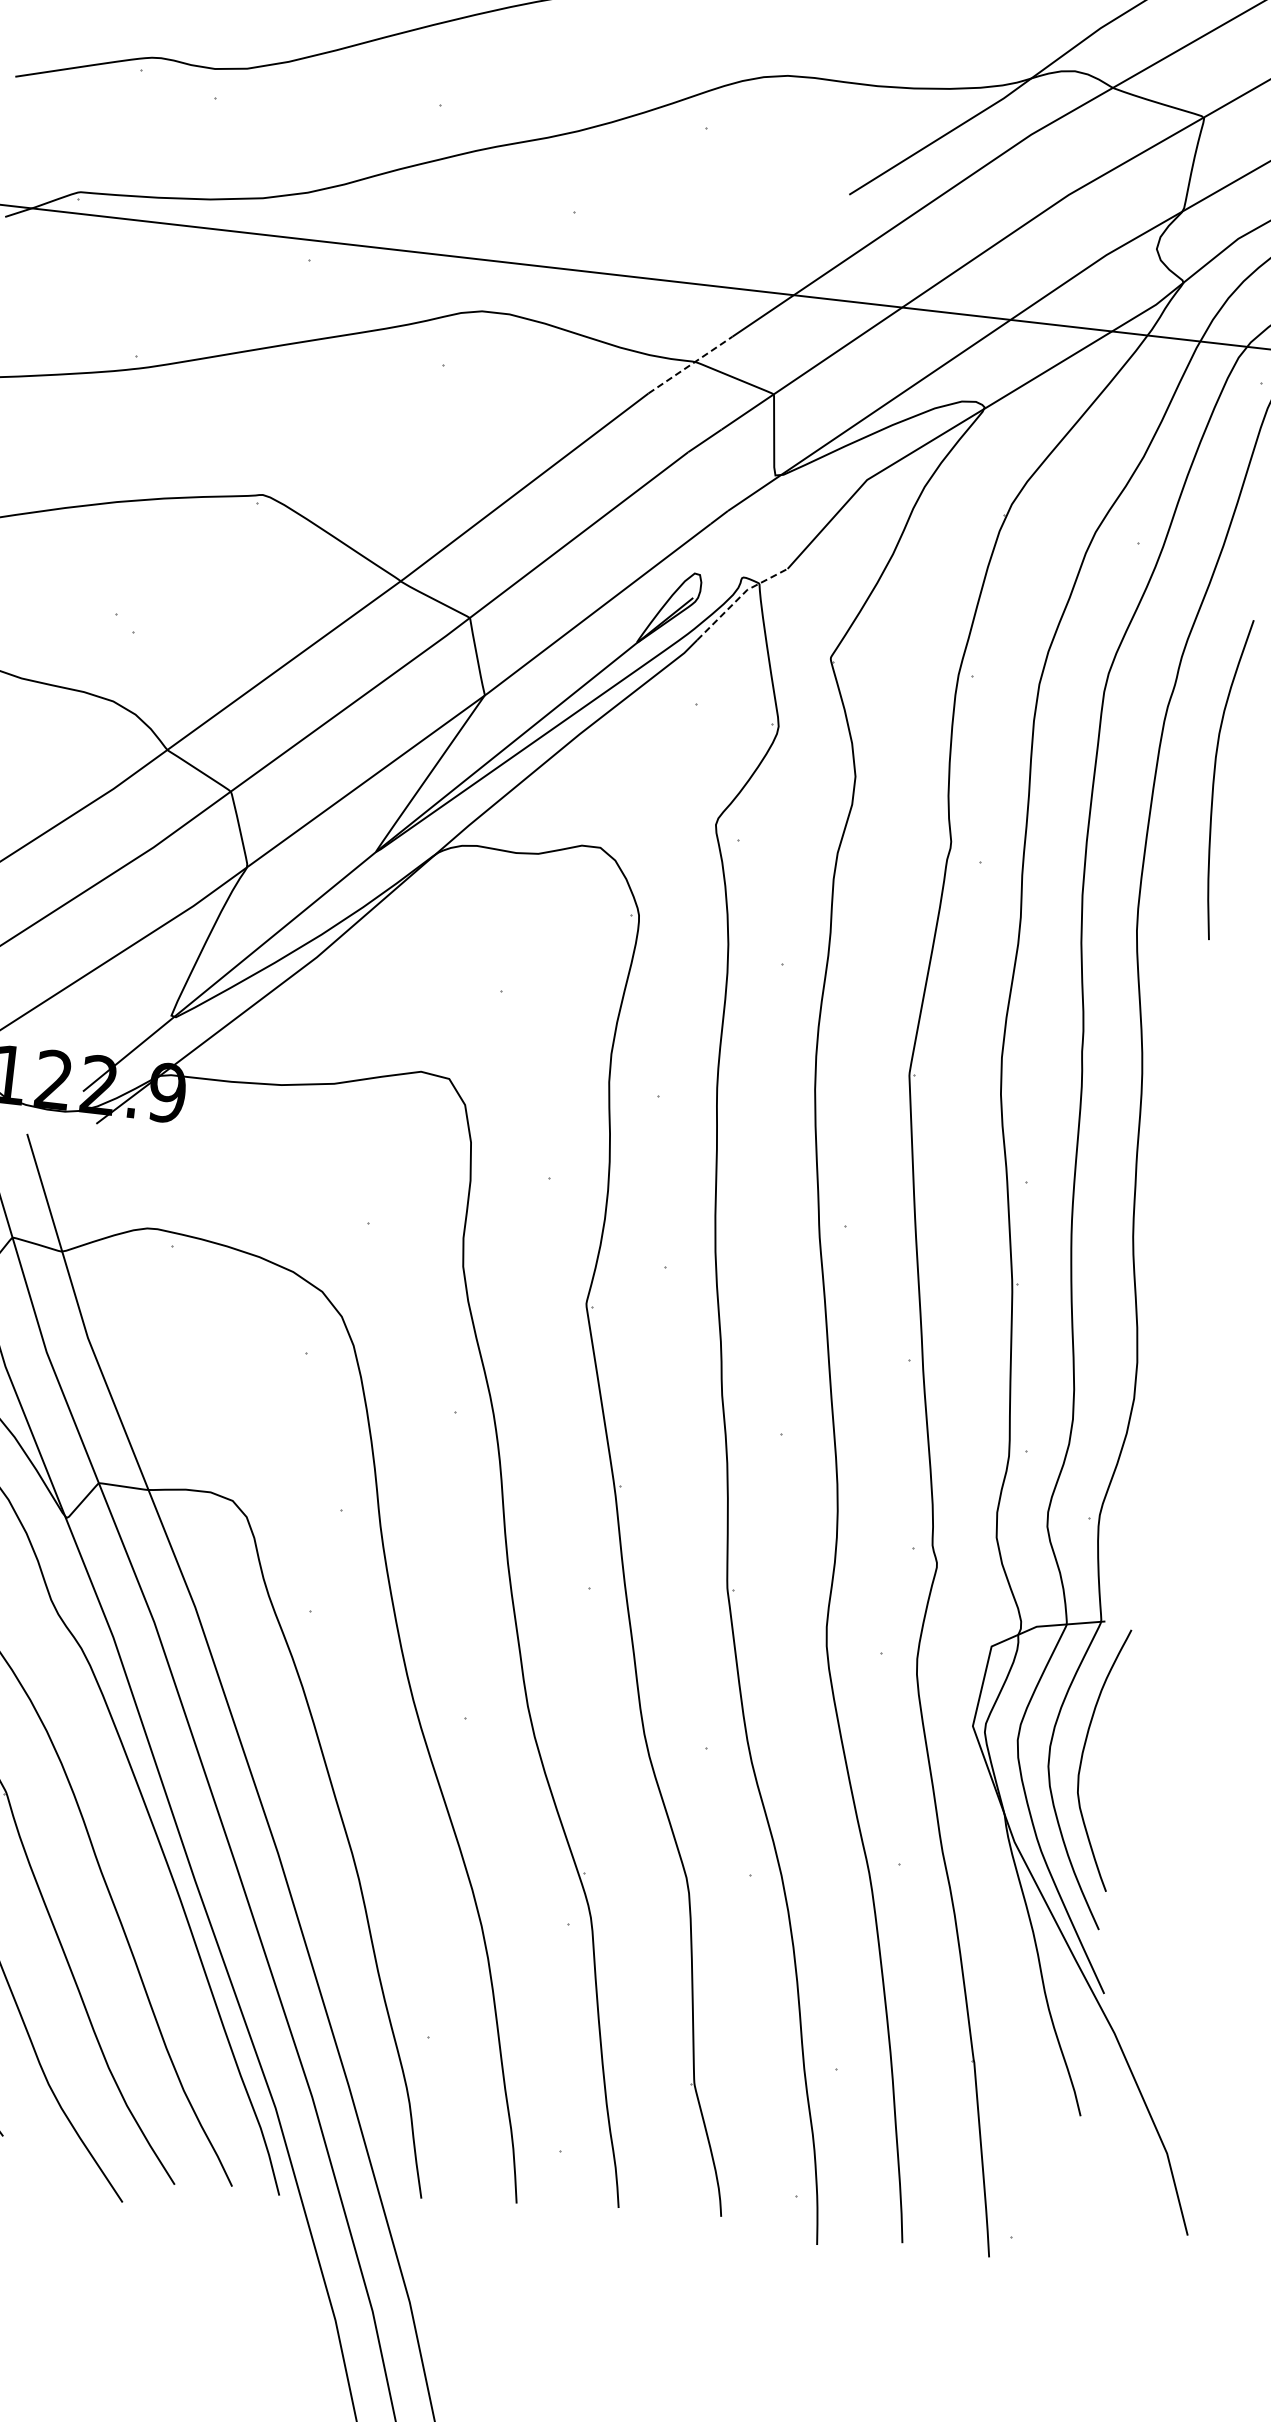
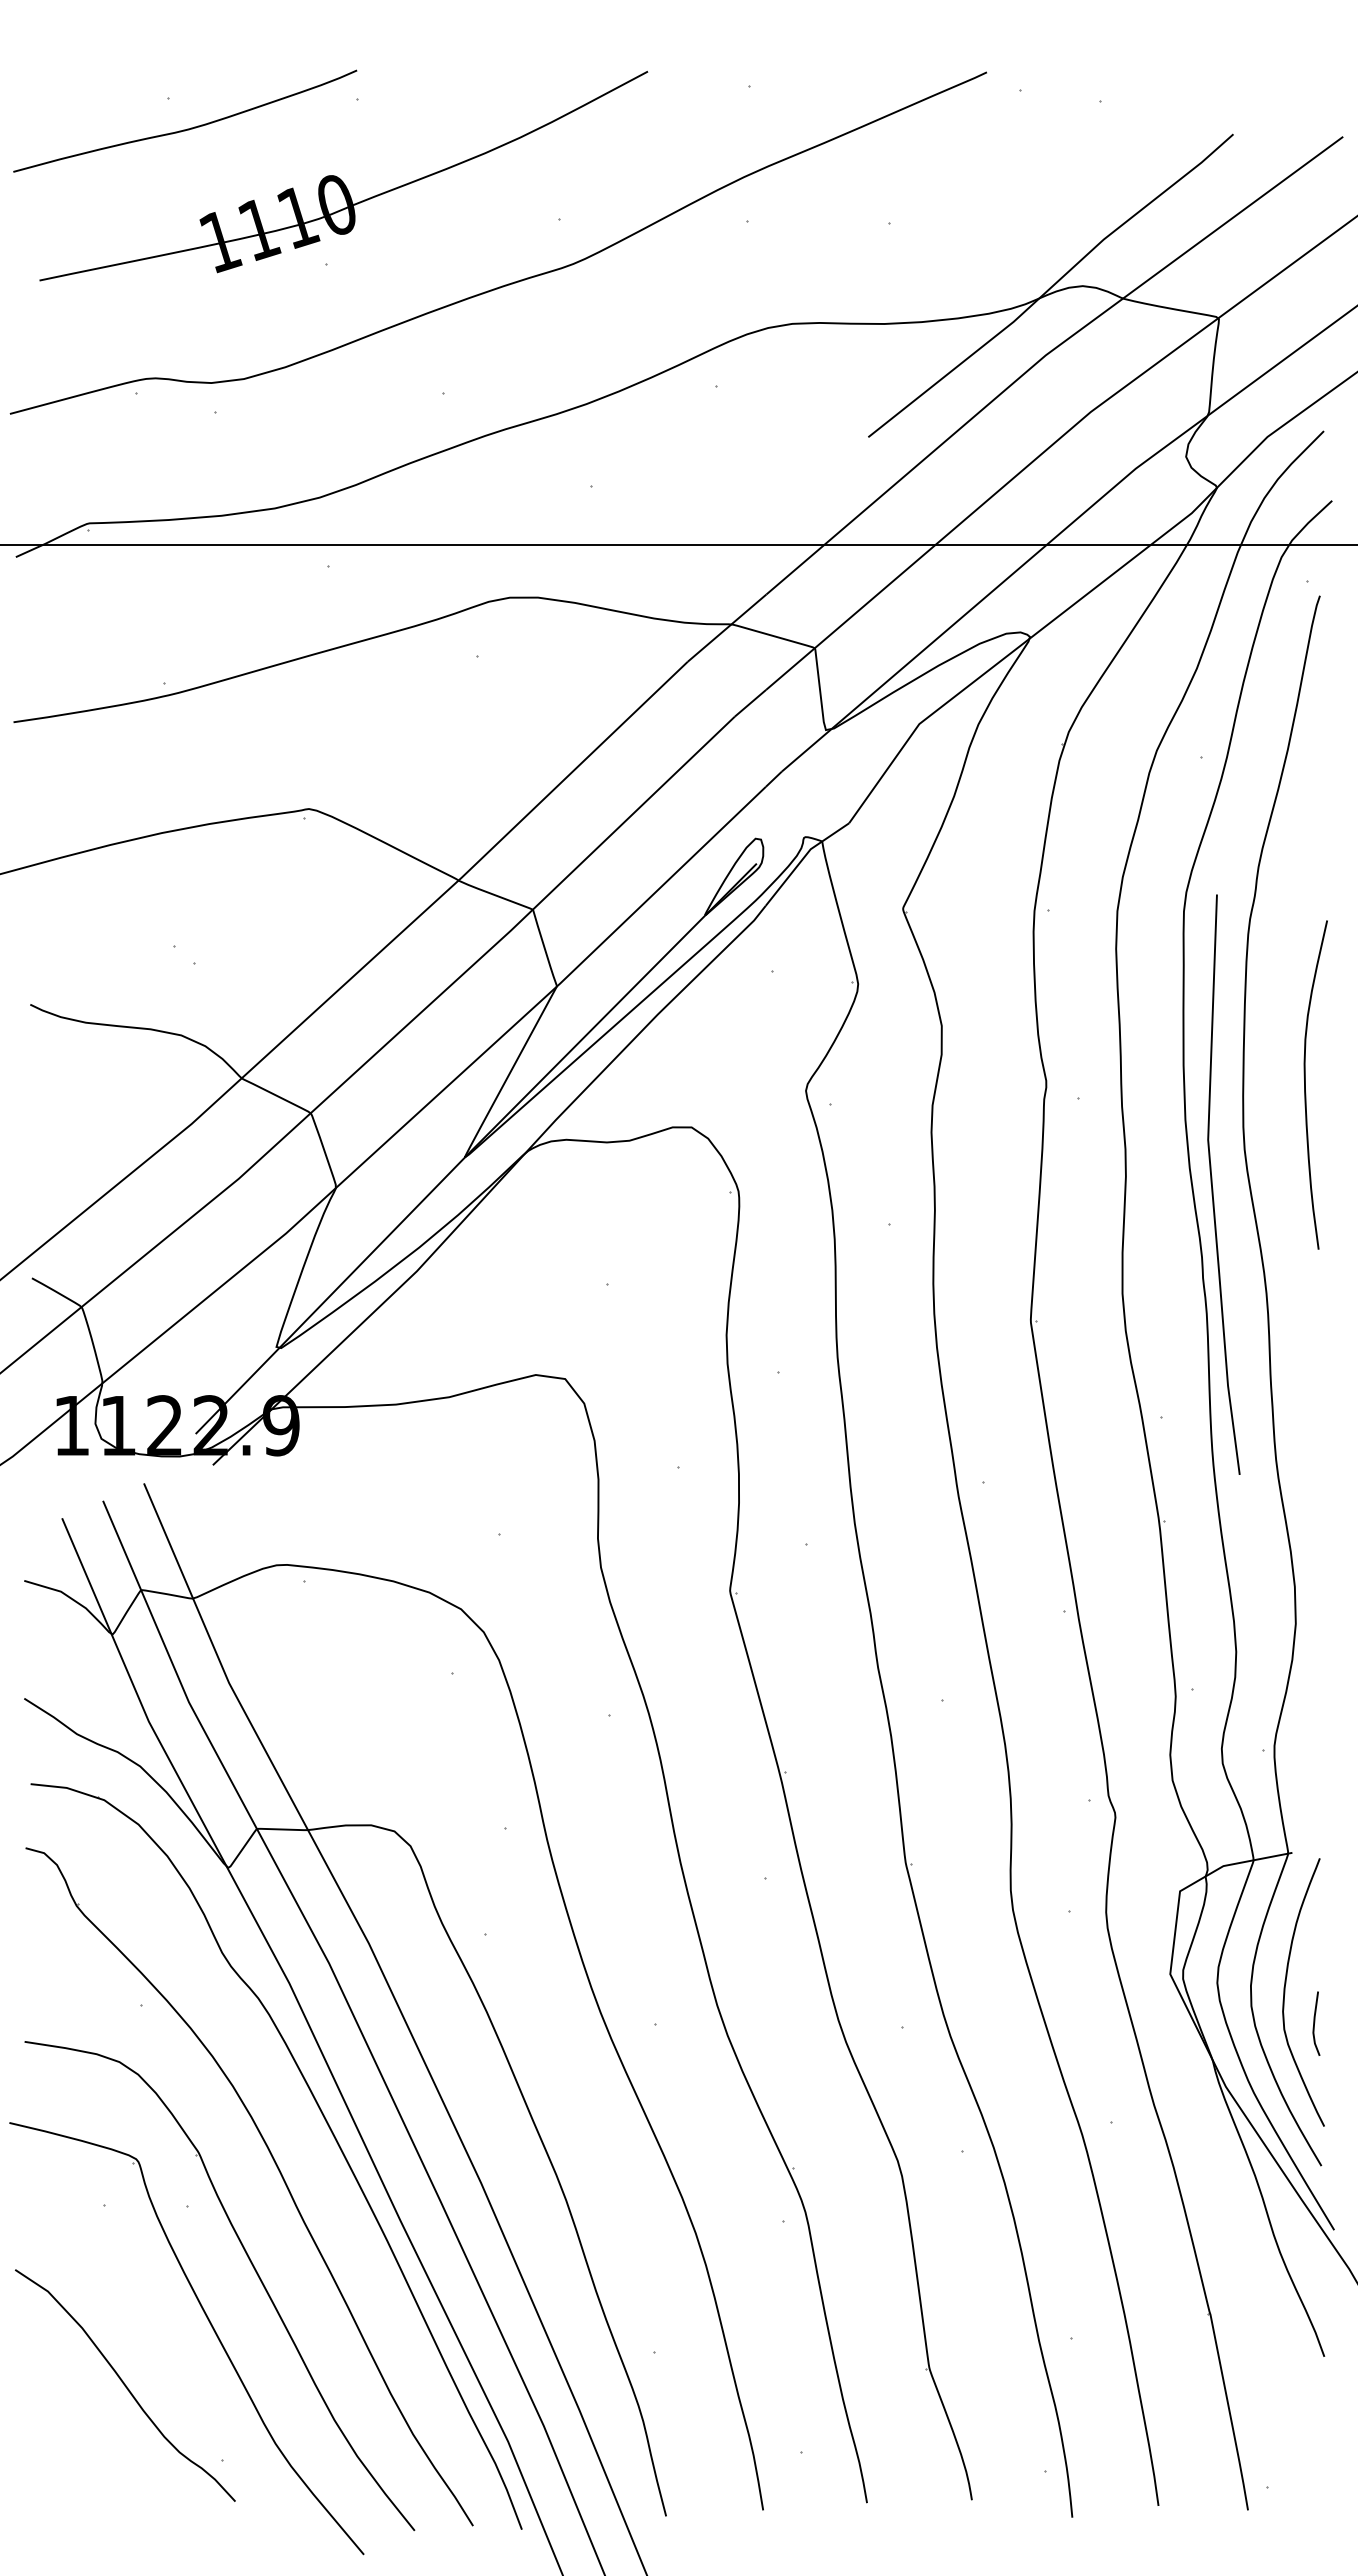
line: (690, 365) -> (727, 628), dashed -> solid
line: (739, 598) -> (803, 858), dashed -> solid
curve: (1214, 777) -> (1305, 1084), moved
line: (1102, 965) -> (1213, 1188), added
line: (1109, 1789) -> (1315, 2022), added

